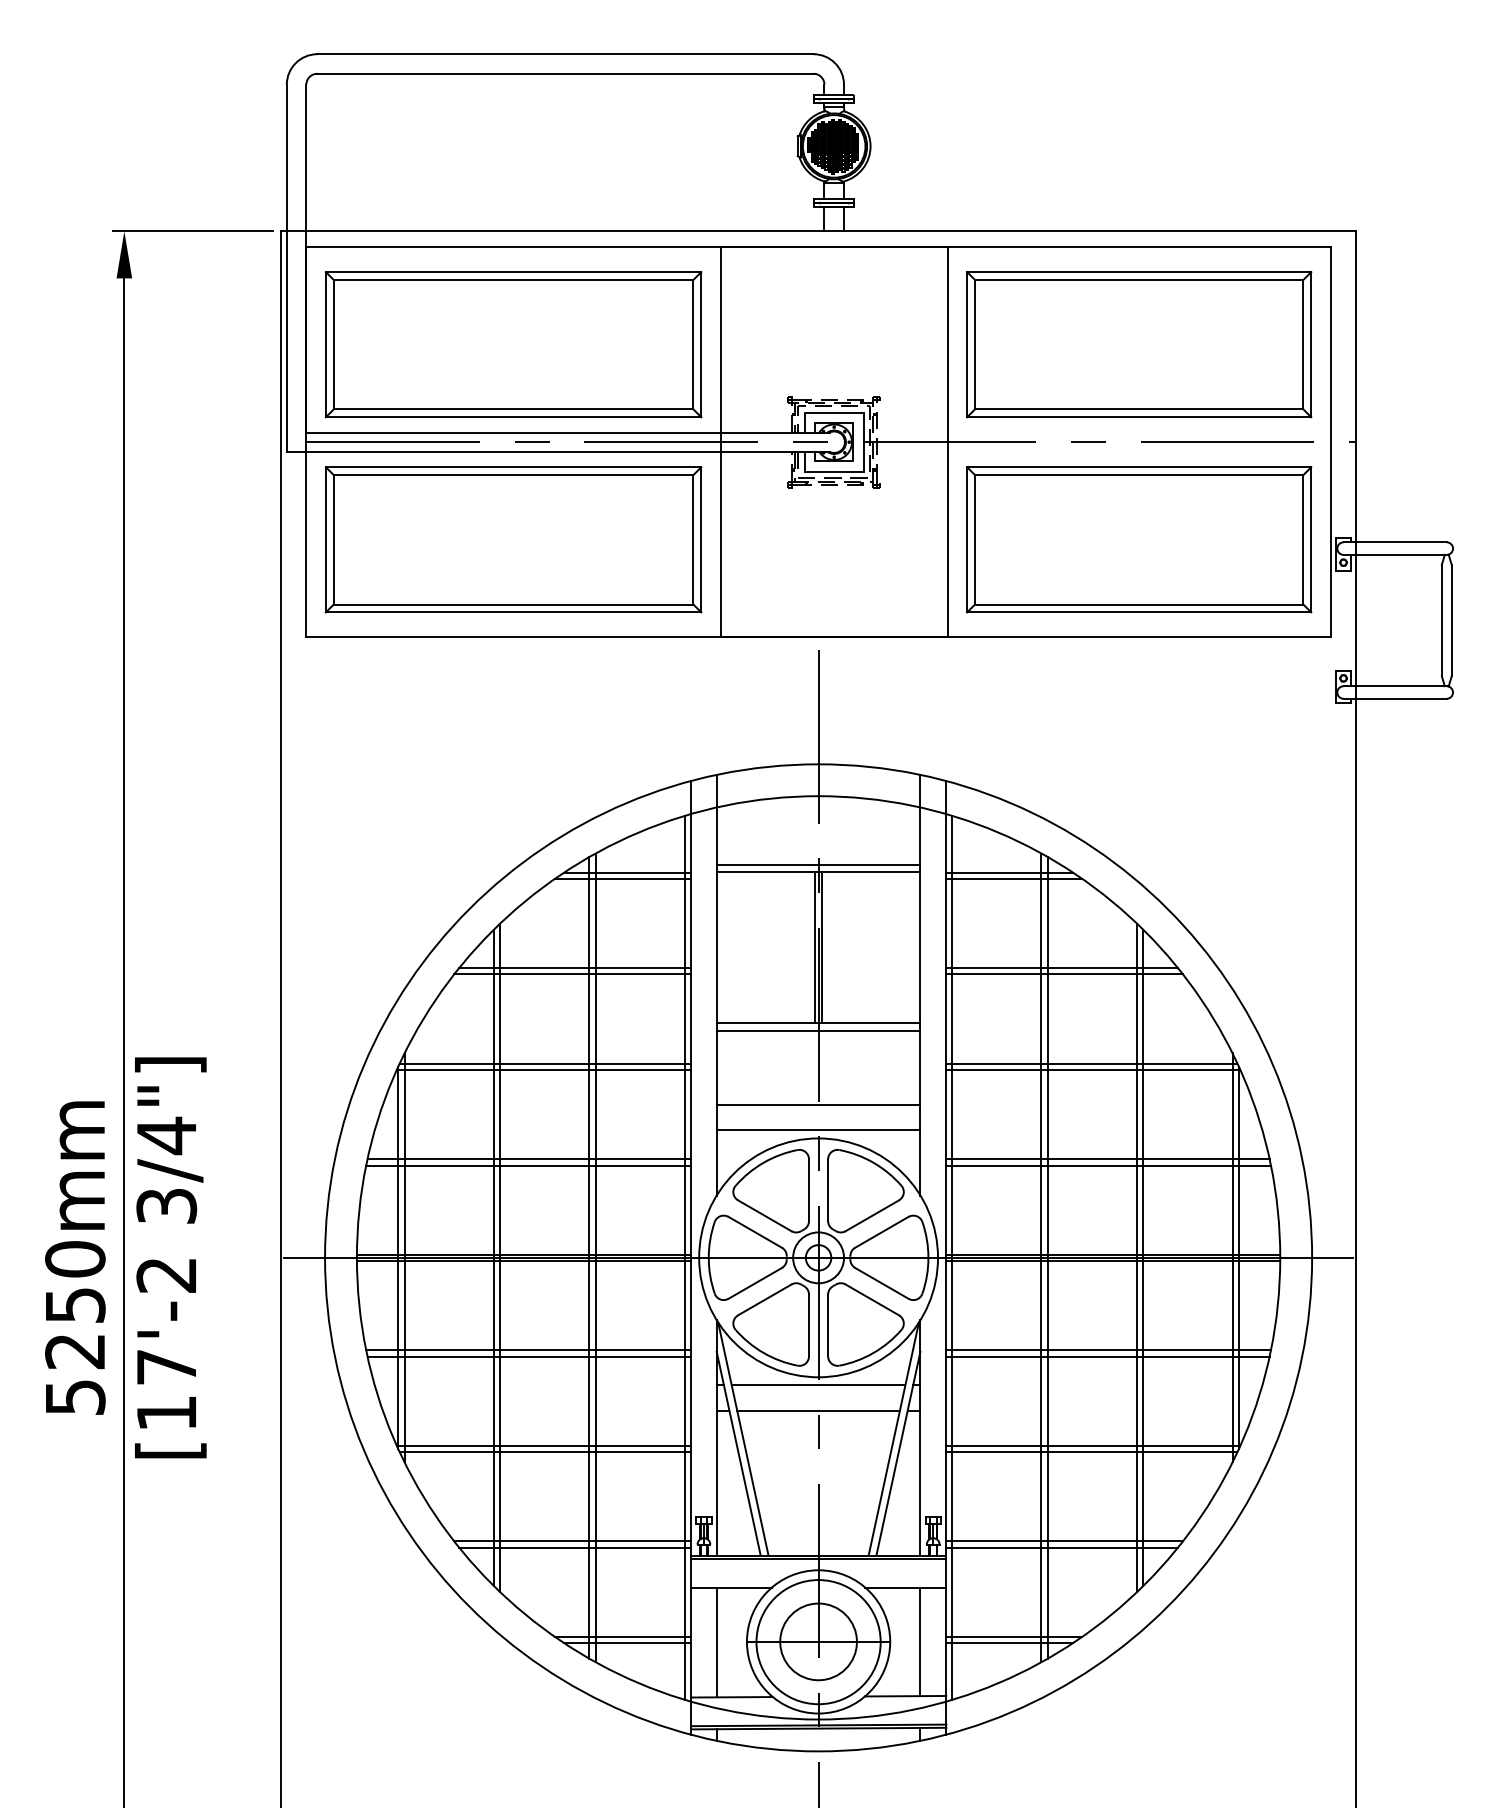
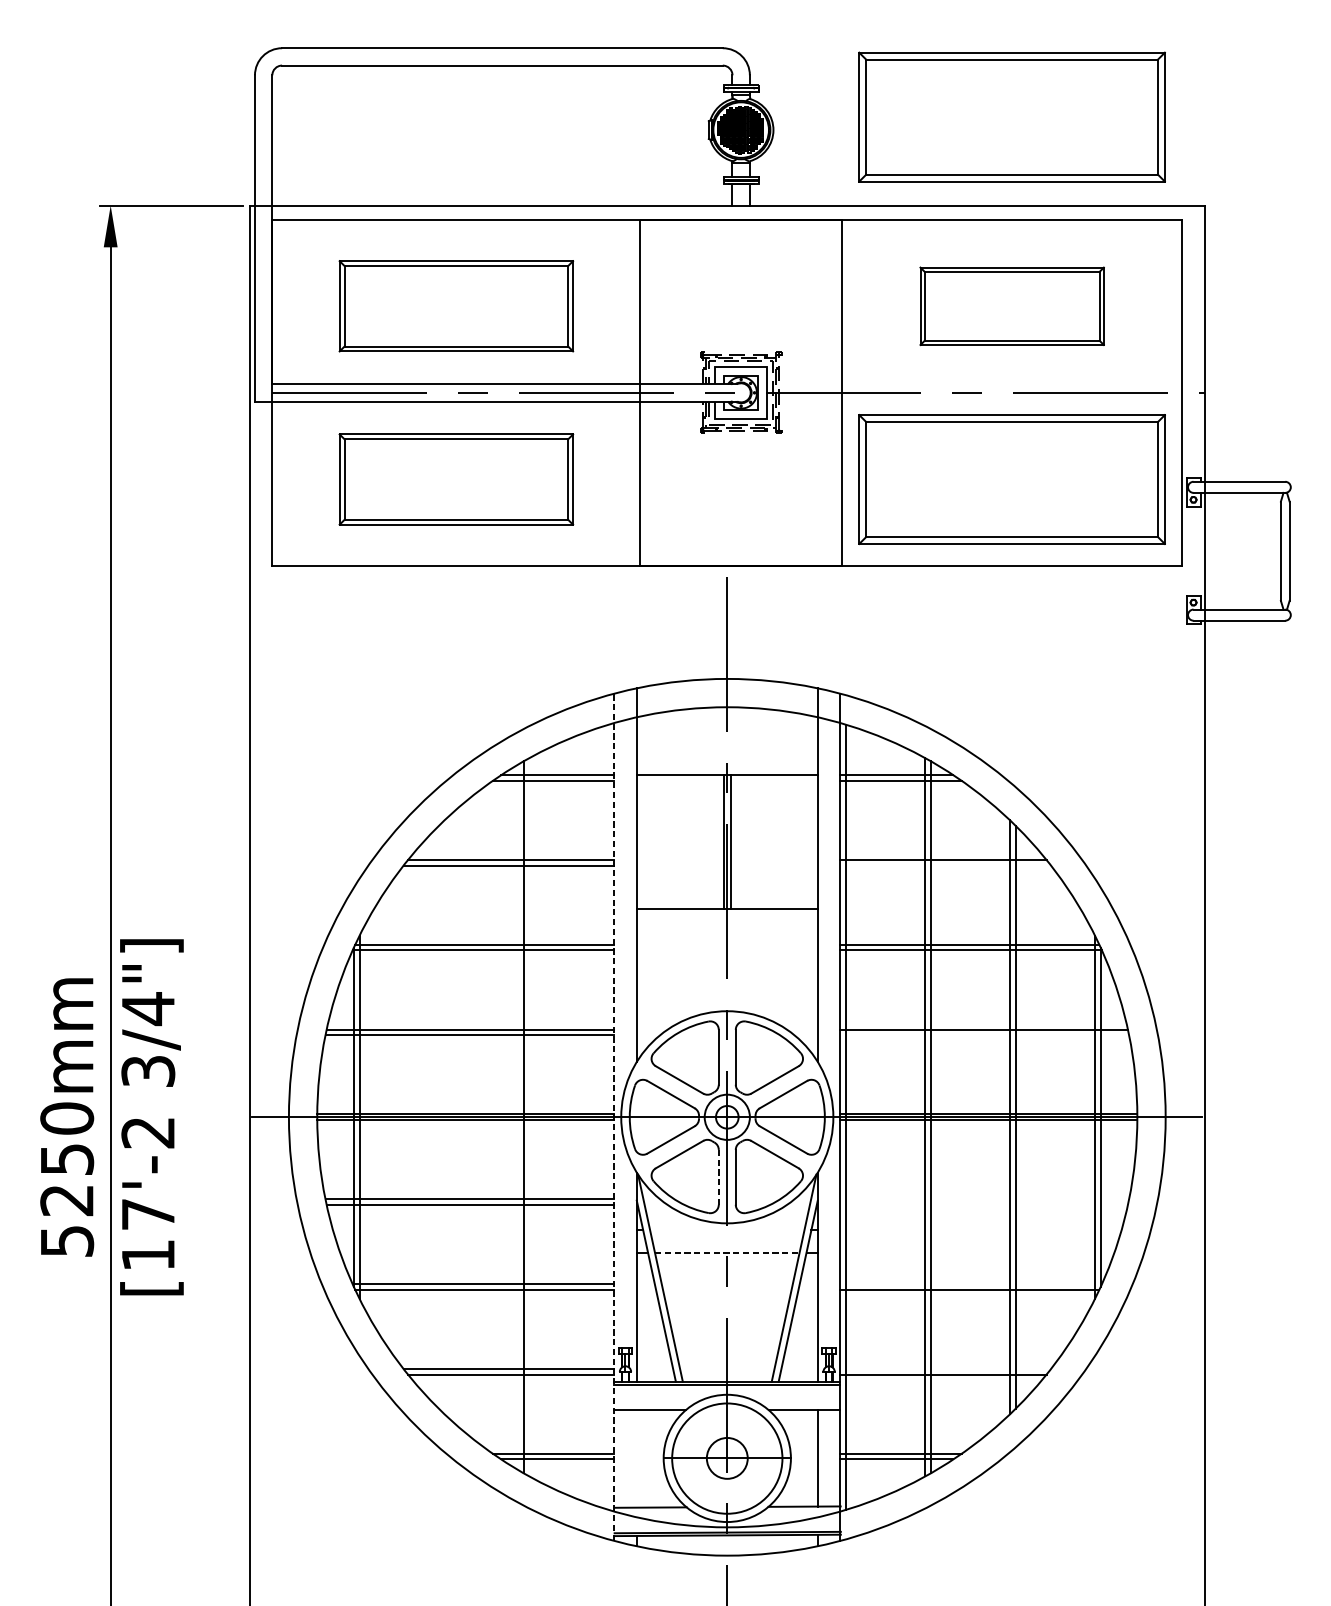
part: (1139, 131) -> (1012, 116), added
part: (513, 344) -> (456, 306), size x0.7
part: (1139, 344) -> (1012, 306), size x0.6
part: (513, 539) -> (456, 479), size x0.7
line: (818, 864) -> (727, 767), removed
line: (1064, 974) -> (945, 865), removed
line: (818, 1030) -> (727, 915), removed
line: (818, 1105) -> (727, 981), removed
line: (818, 1130) -> (727, 1004), removed
line: (1107, 1165) -> (983, 1035), removed
line: (493, 1257) -> (438, 1116), removed
line: (500, 1257) -> (444, 1116), removed
line: (595, 1257) -> (529, 1116), removed
line: (684, 1257) -> (608, 1116), removed
line: (691, 1257) -> (614, 1116), solid -> dashed
line: (809, 1325) -> (719, 1177), solid -> dashed
line: (1107, 1350) -> (983, 1199), removed
line: (1107, 1356) -> (983, 1204), removed
line: (818, 1385) -> (727, 1230), removed
line: (819, 1410) -> (728, 1252), solid -> dashed
line: (1092, 1445) -> (970, 1283), removed
line: (1064, 1541) -> (945, 1369), removed
circle: (818, 1641) -> (727, 1458), size x0.6
line: (716, 1642) -> (636, 1458), removed

